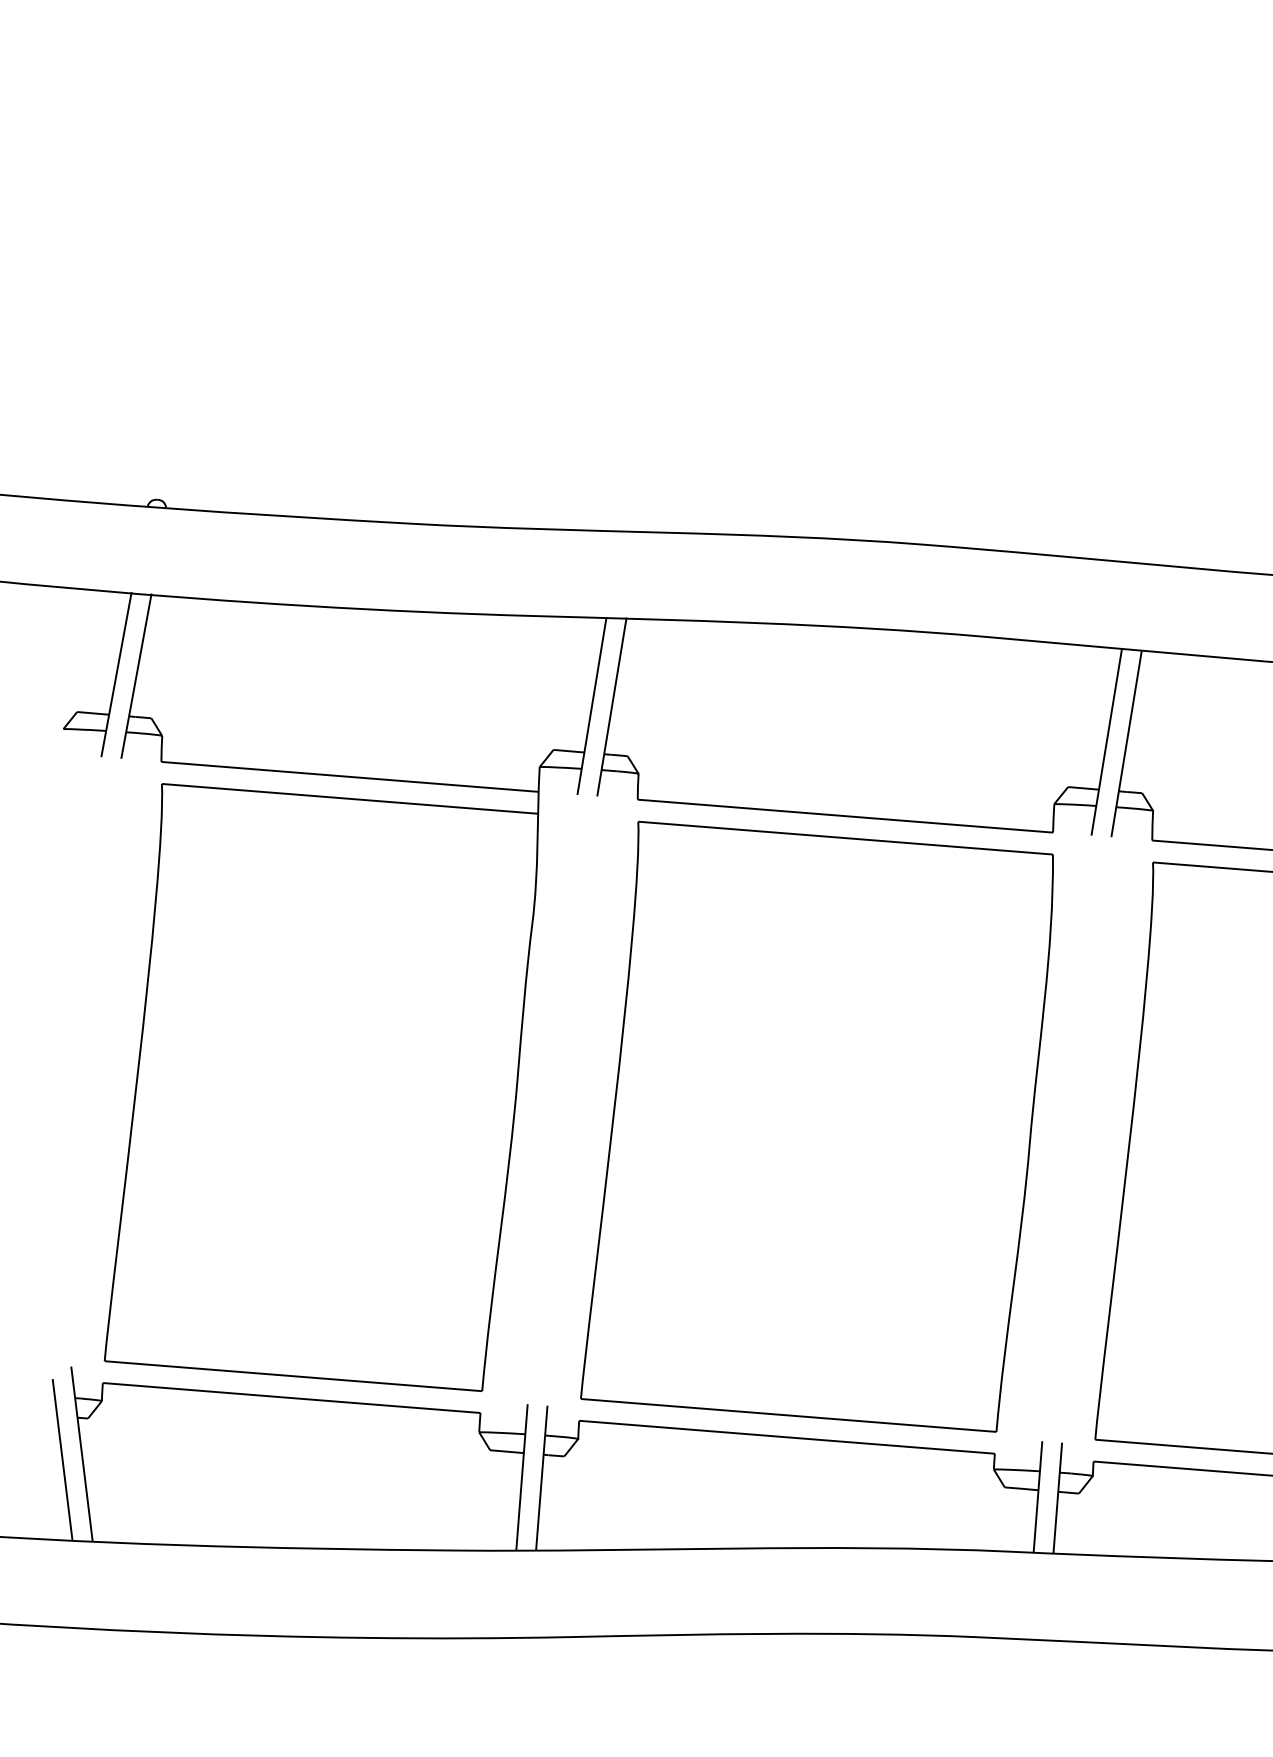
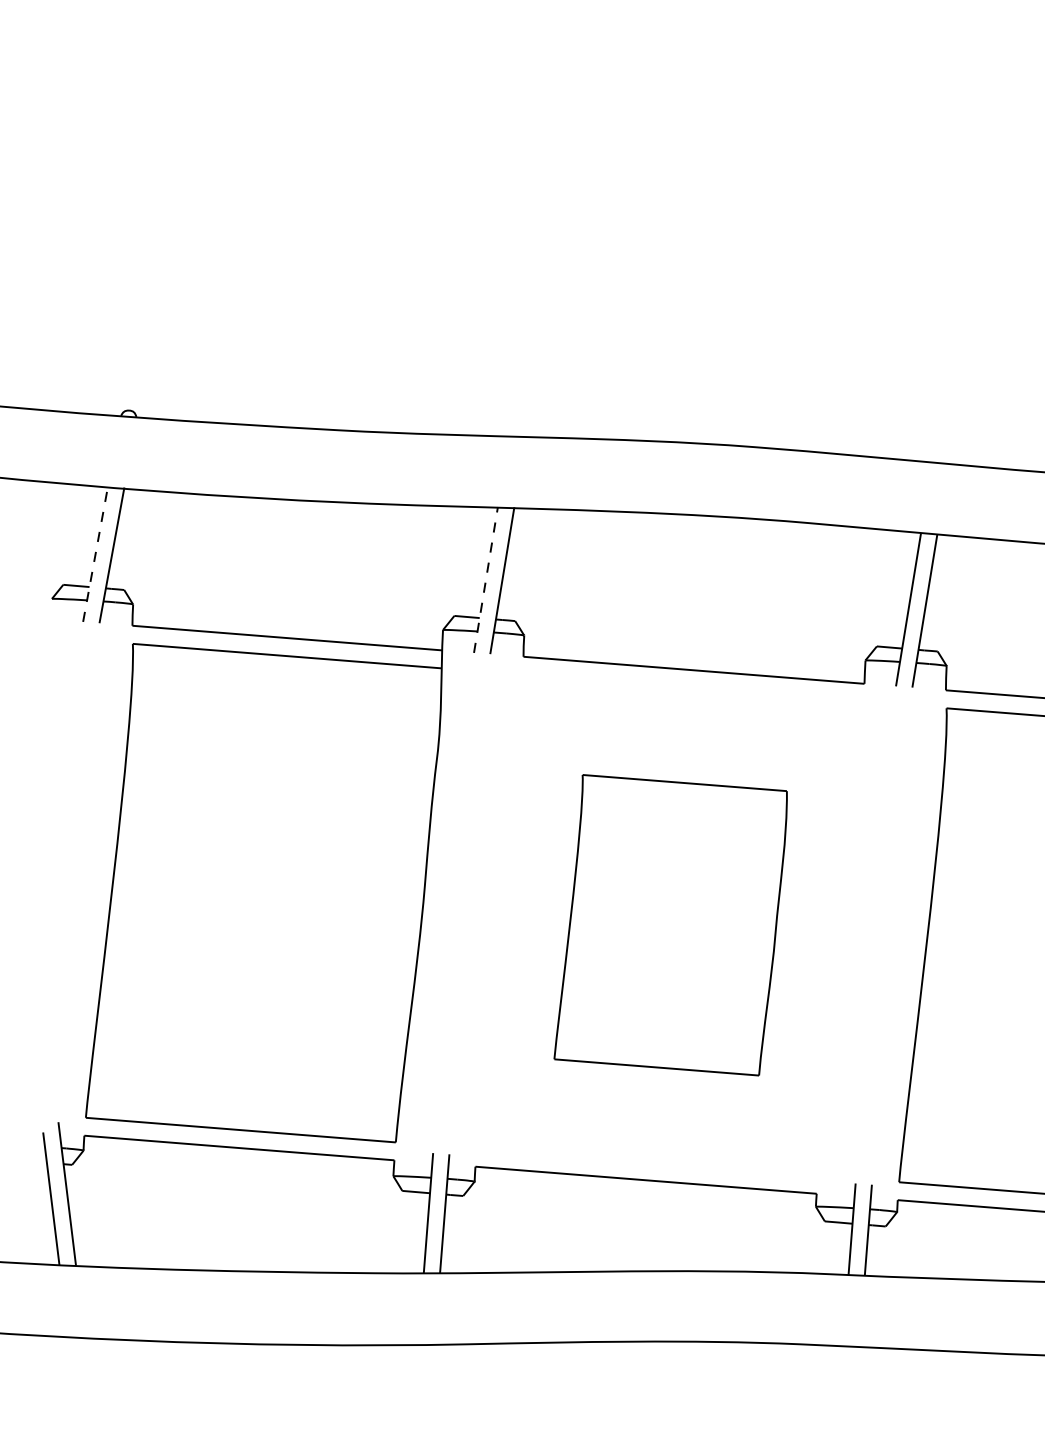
line: (116, 674) -> (95, 554), solid -> dashed
line: (592, 705) -> (486, 579), solid -> dashed
part: (816, 1126) -> (670, 925), size x0.6

